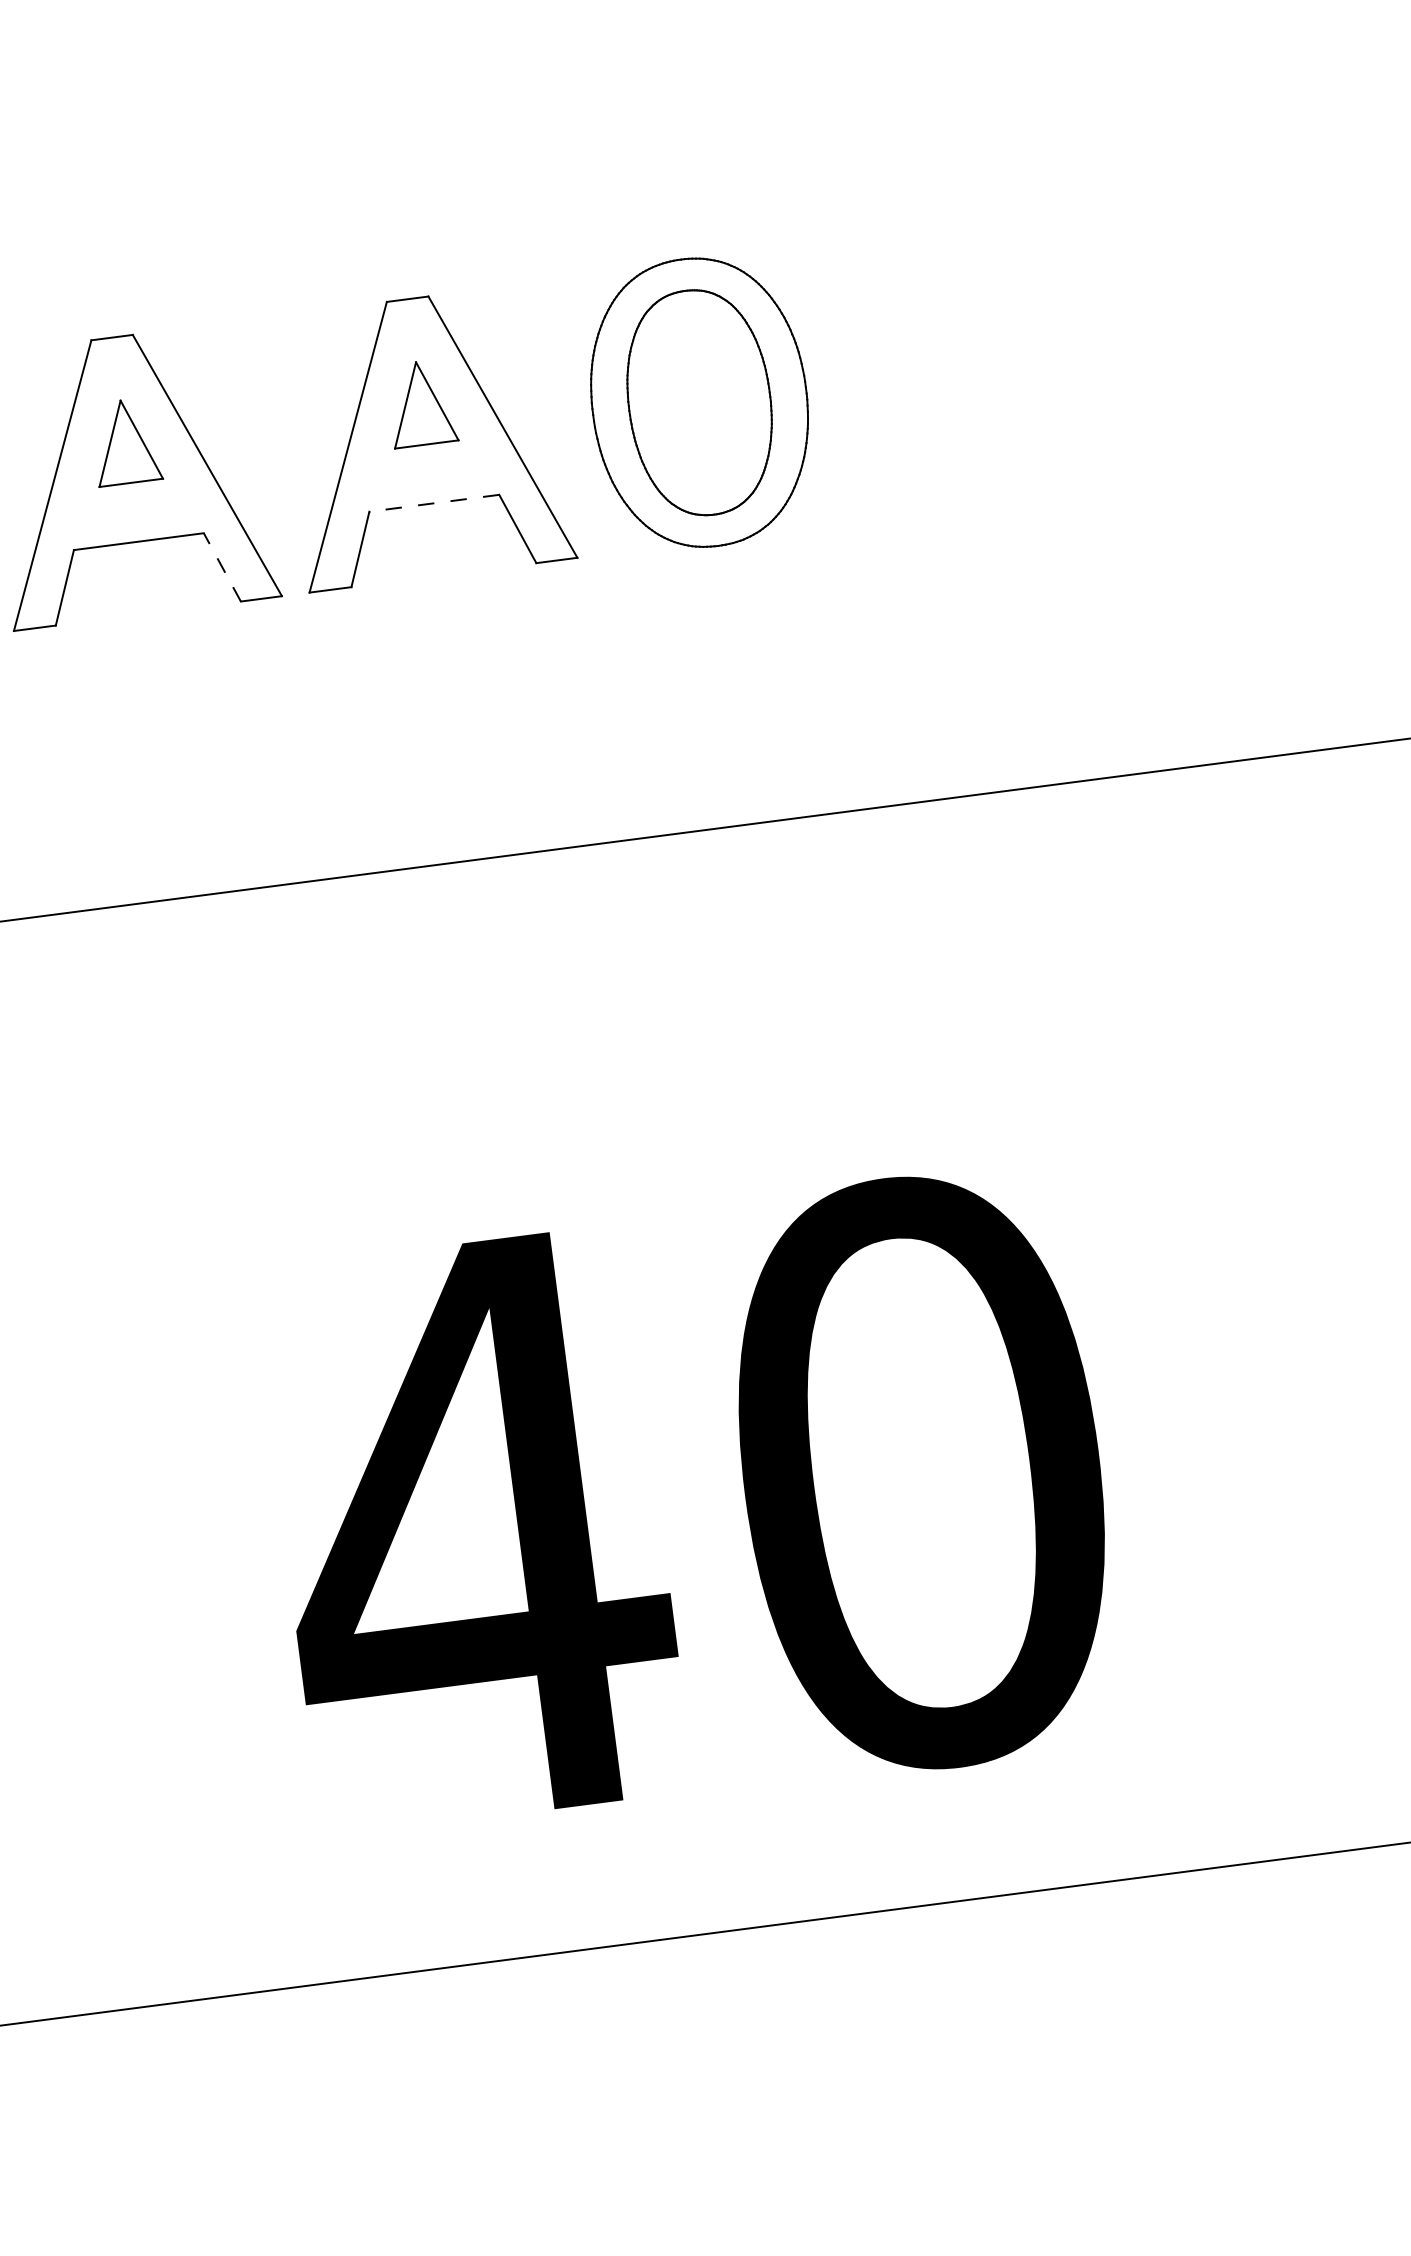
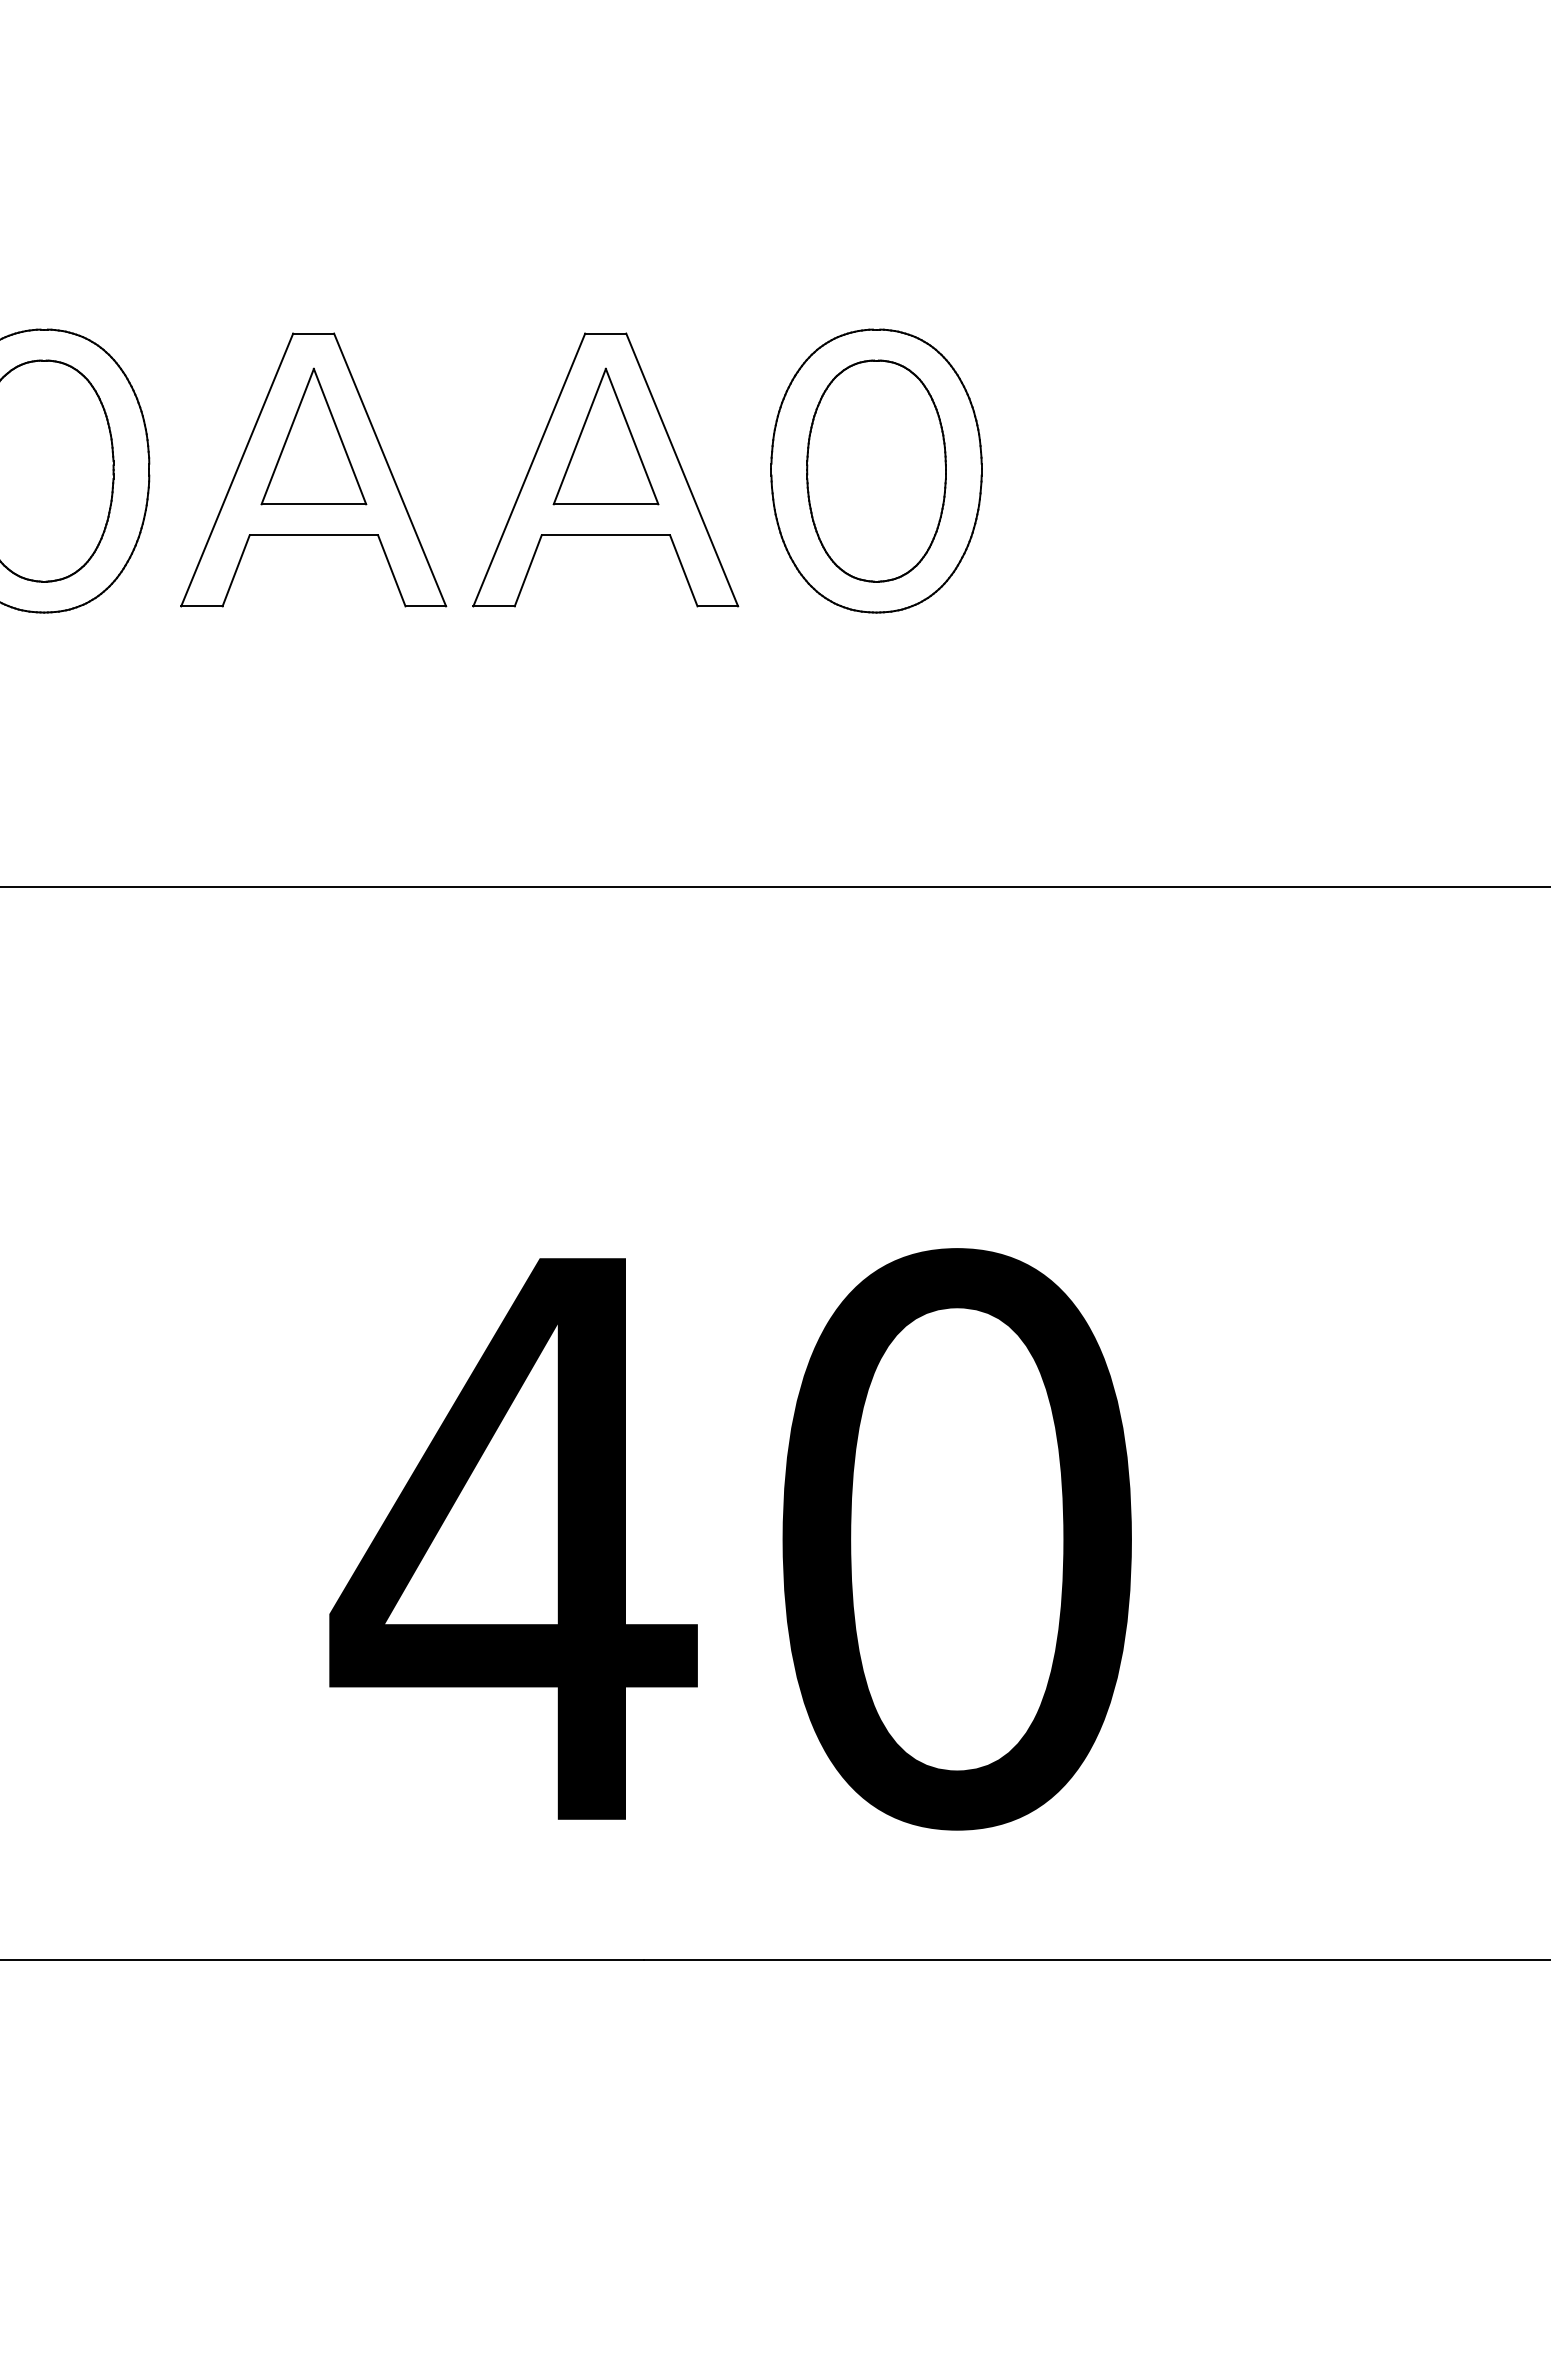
part: (420, 403) -> (605, 436), size x1.67
part: (125, 441) -> (313, 436), size x1.67
line: (433, 503) -> (605, 535), dashed -> solid
line: (222, 567) -> (391, 570), dashed -> solid

